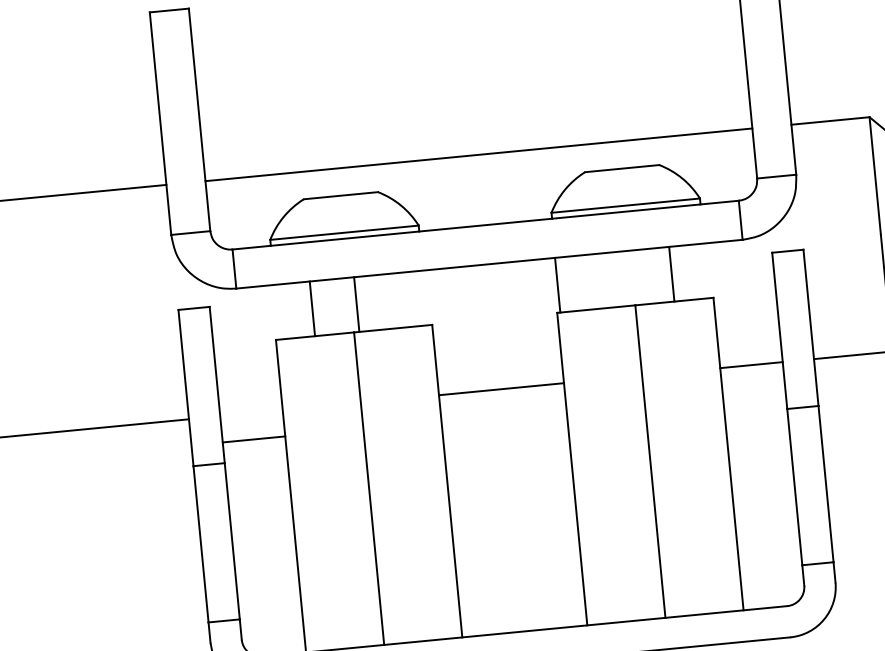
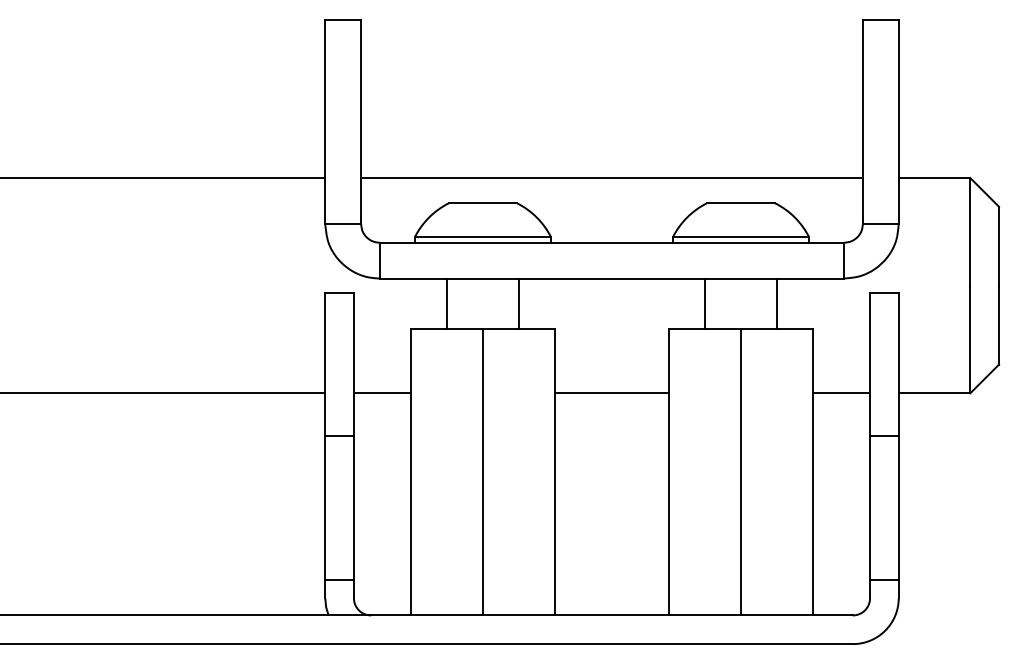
line: (558, 285) -> (705, 303), moved
line: (356, 304) -> (518, 303), moved
line: (253, 439) -> (382, 393), moved

